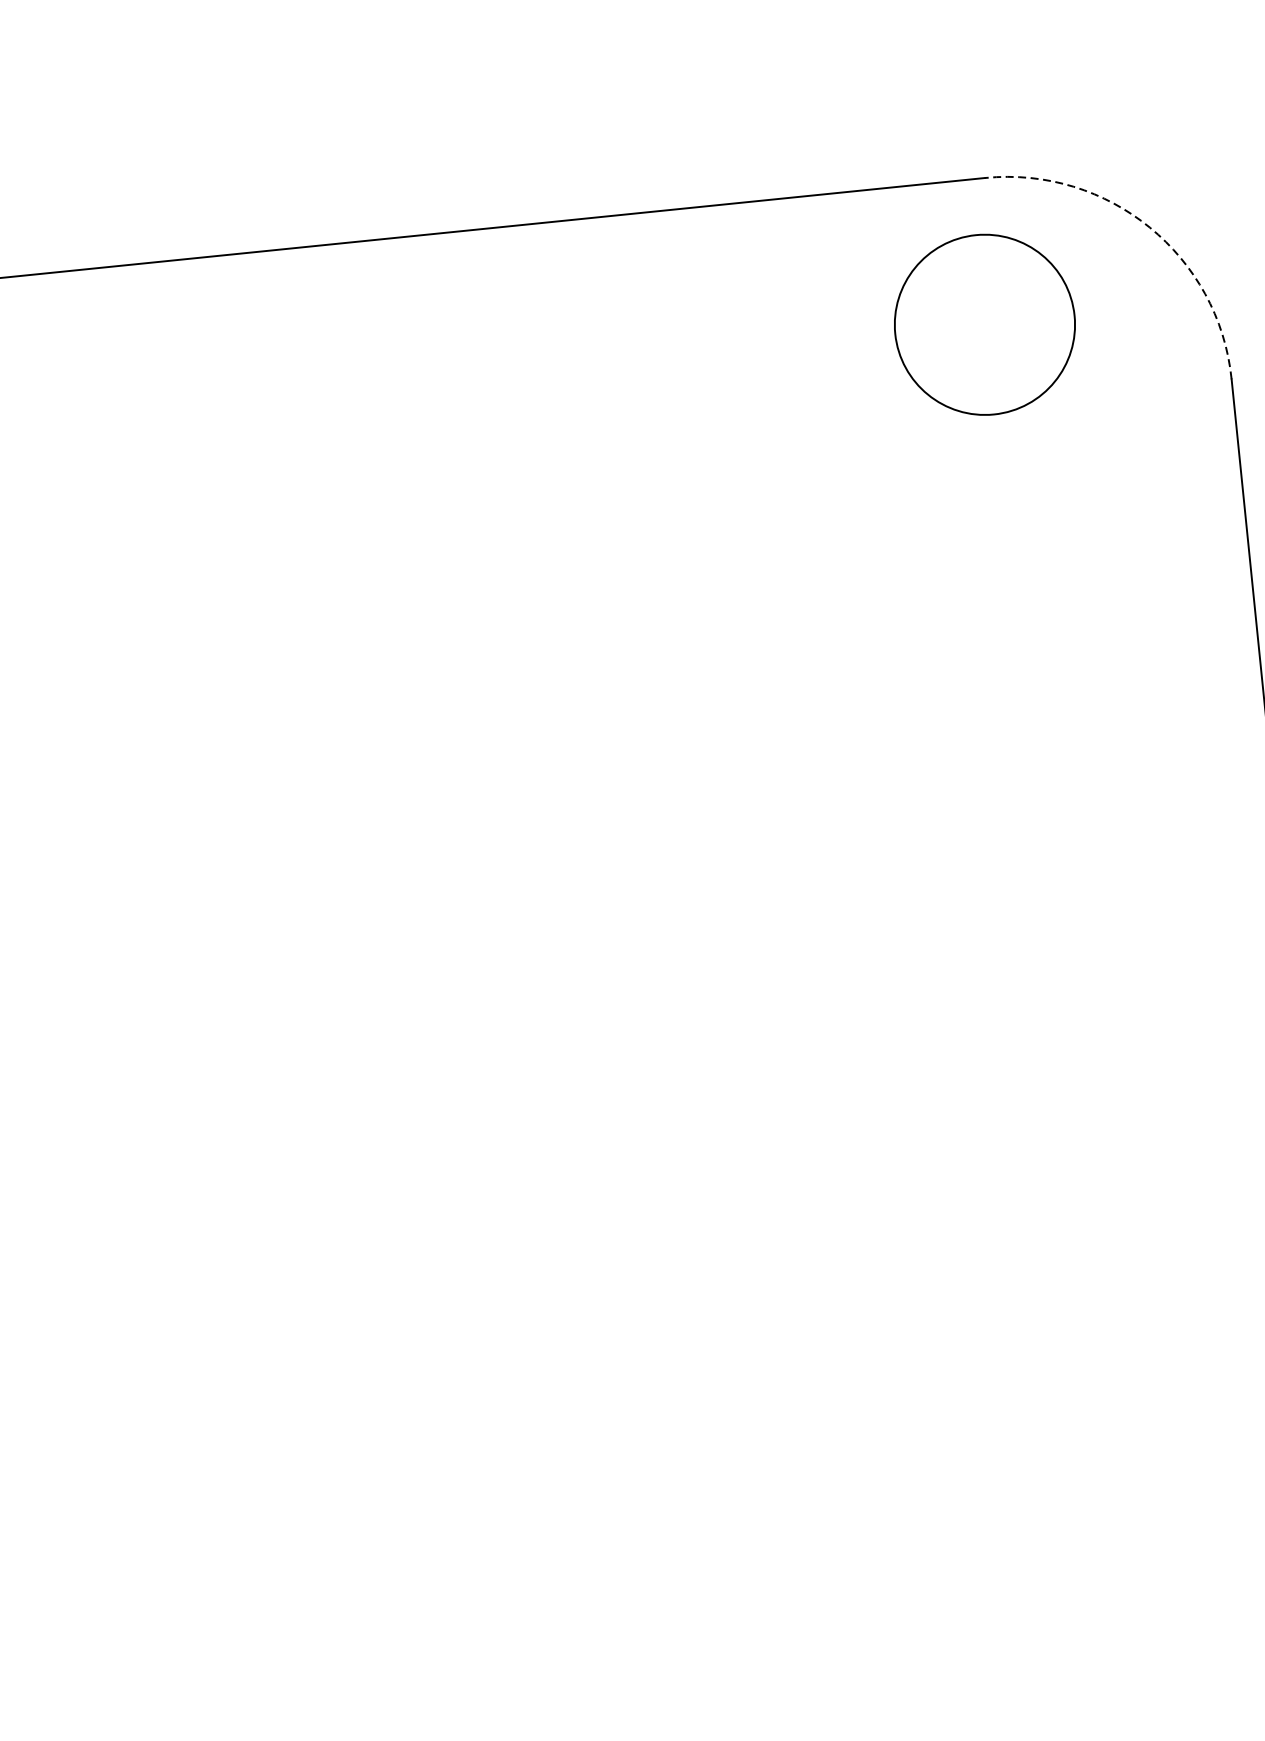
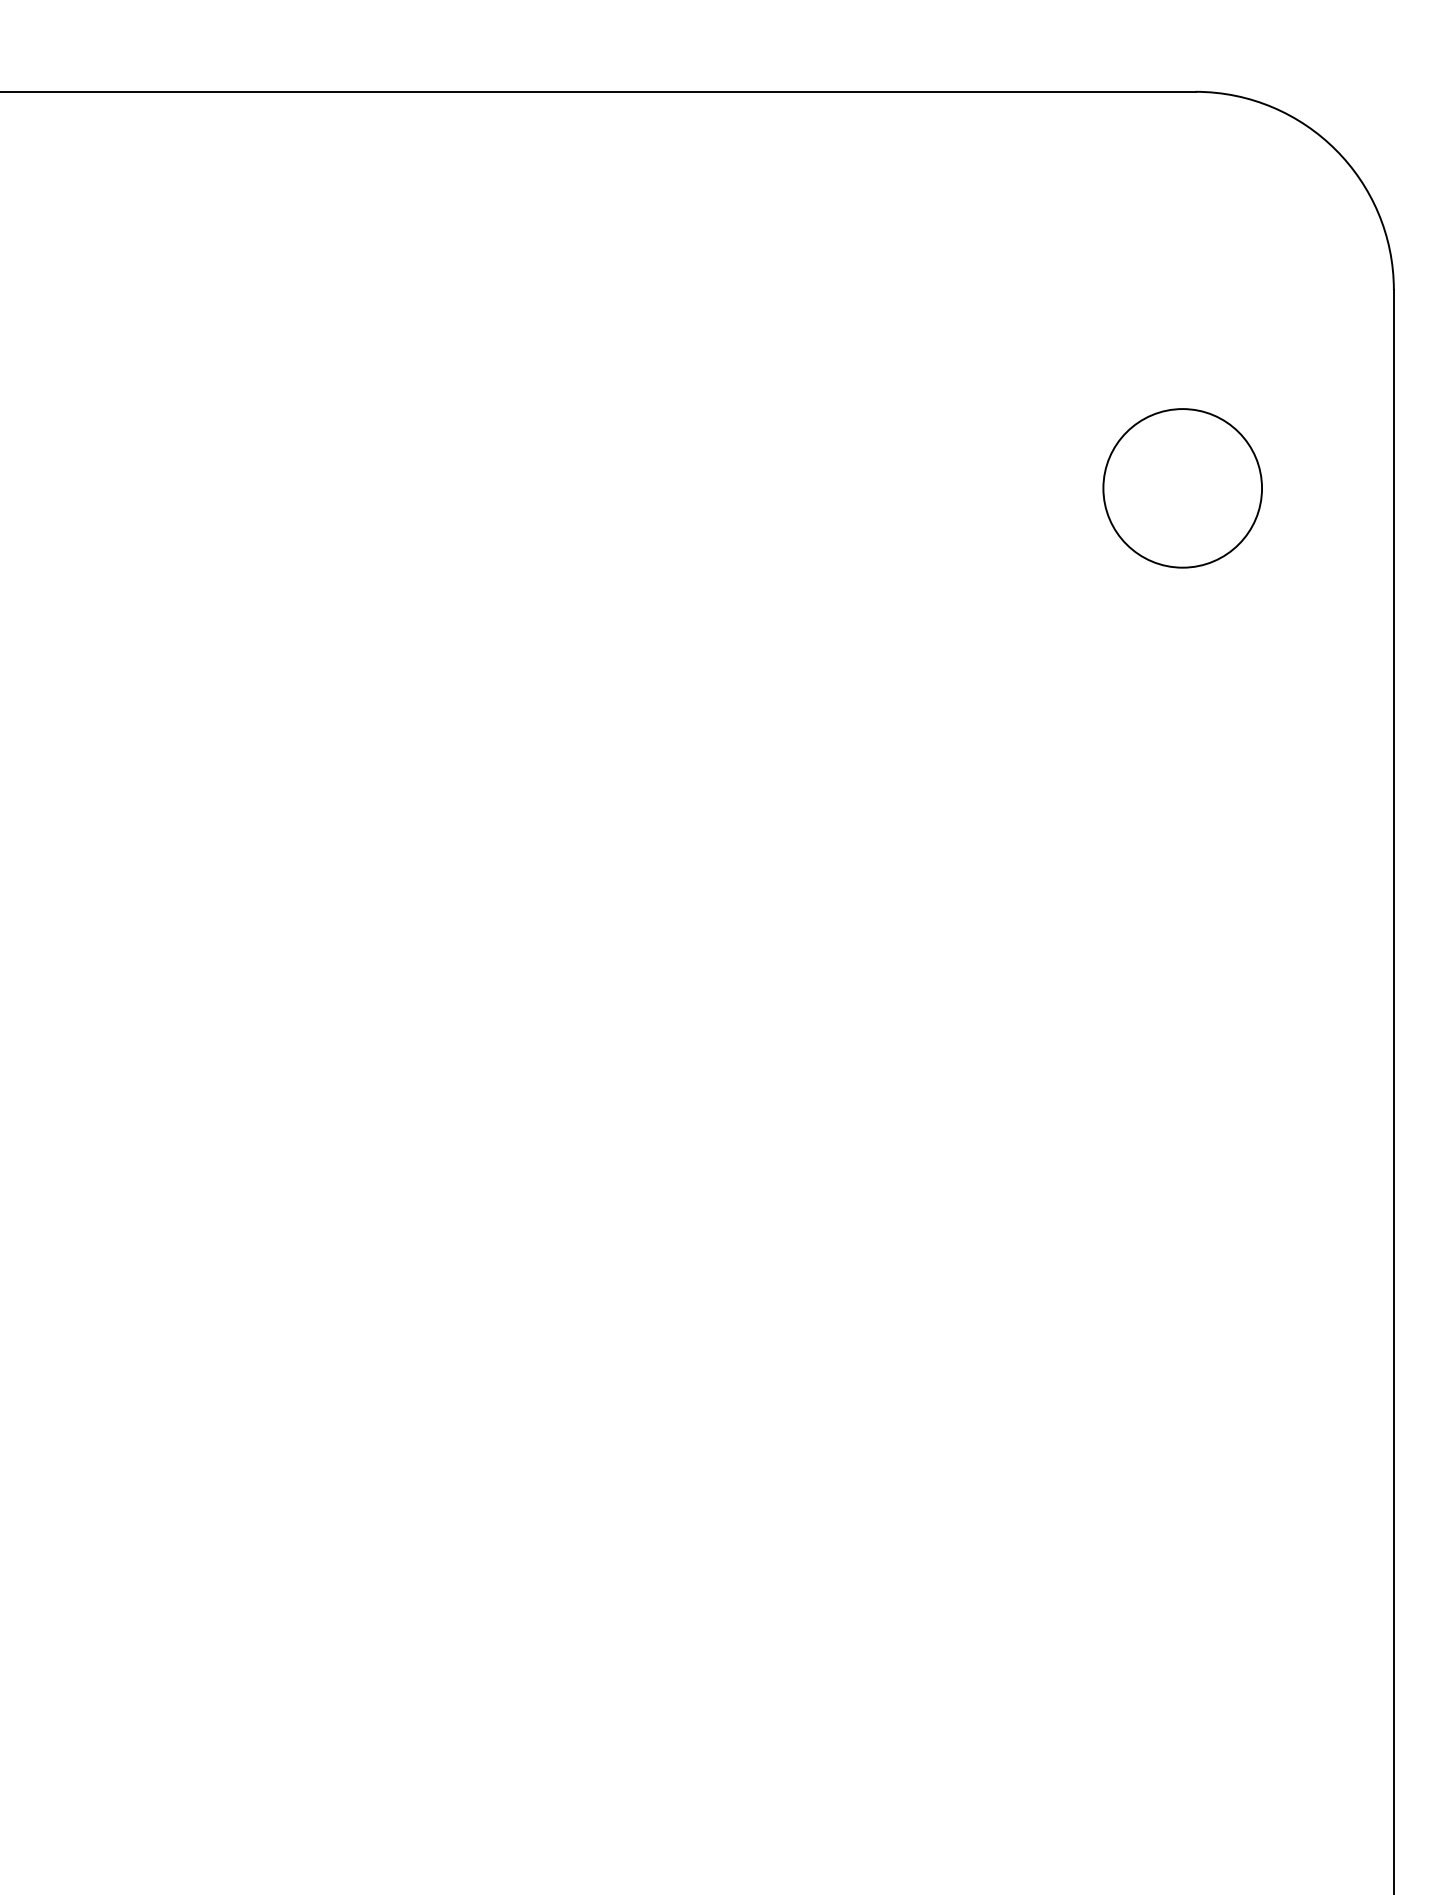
arc: (1149, 227) -> (1335, 149), dashed -> solid
circle: (984, 324) -> (1182, 488), moved

